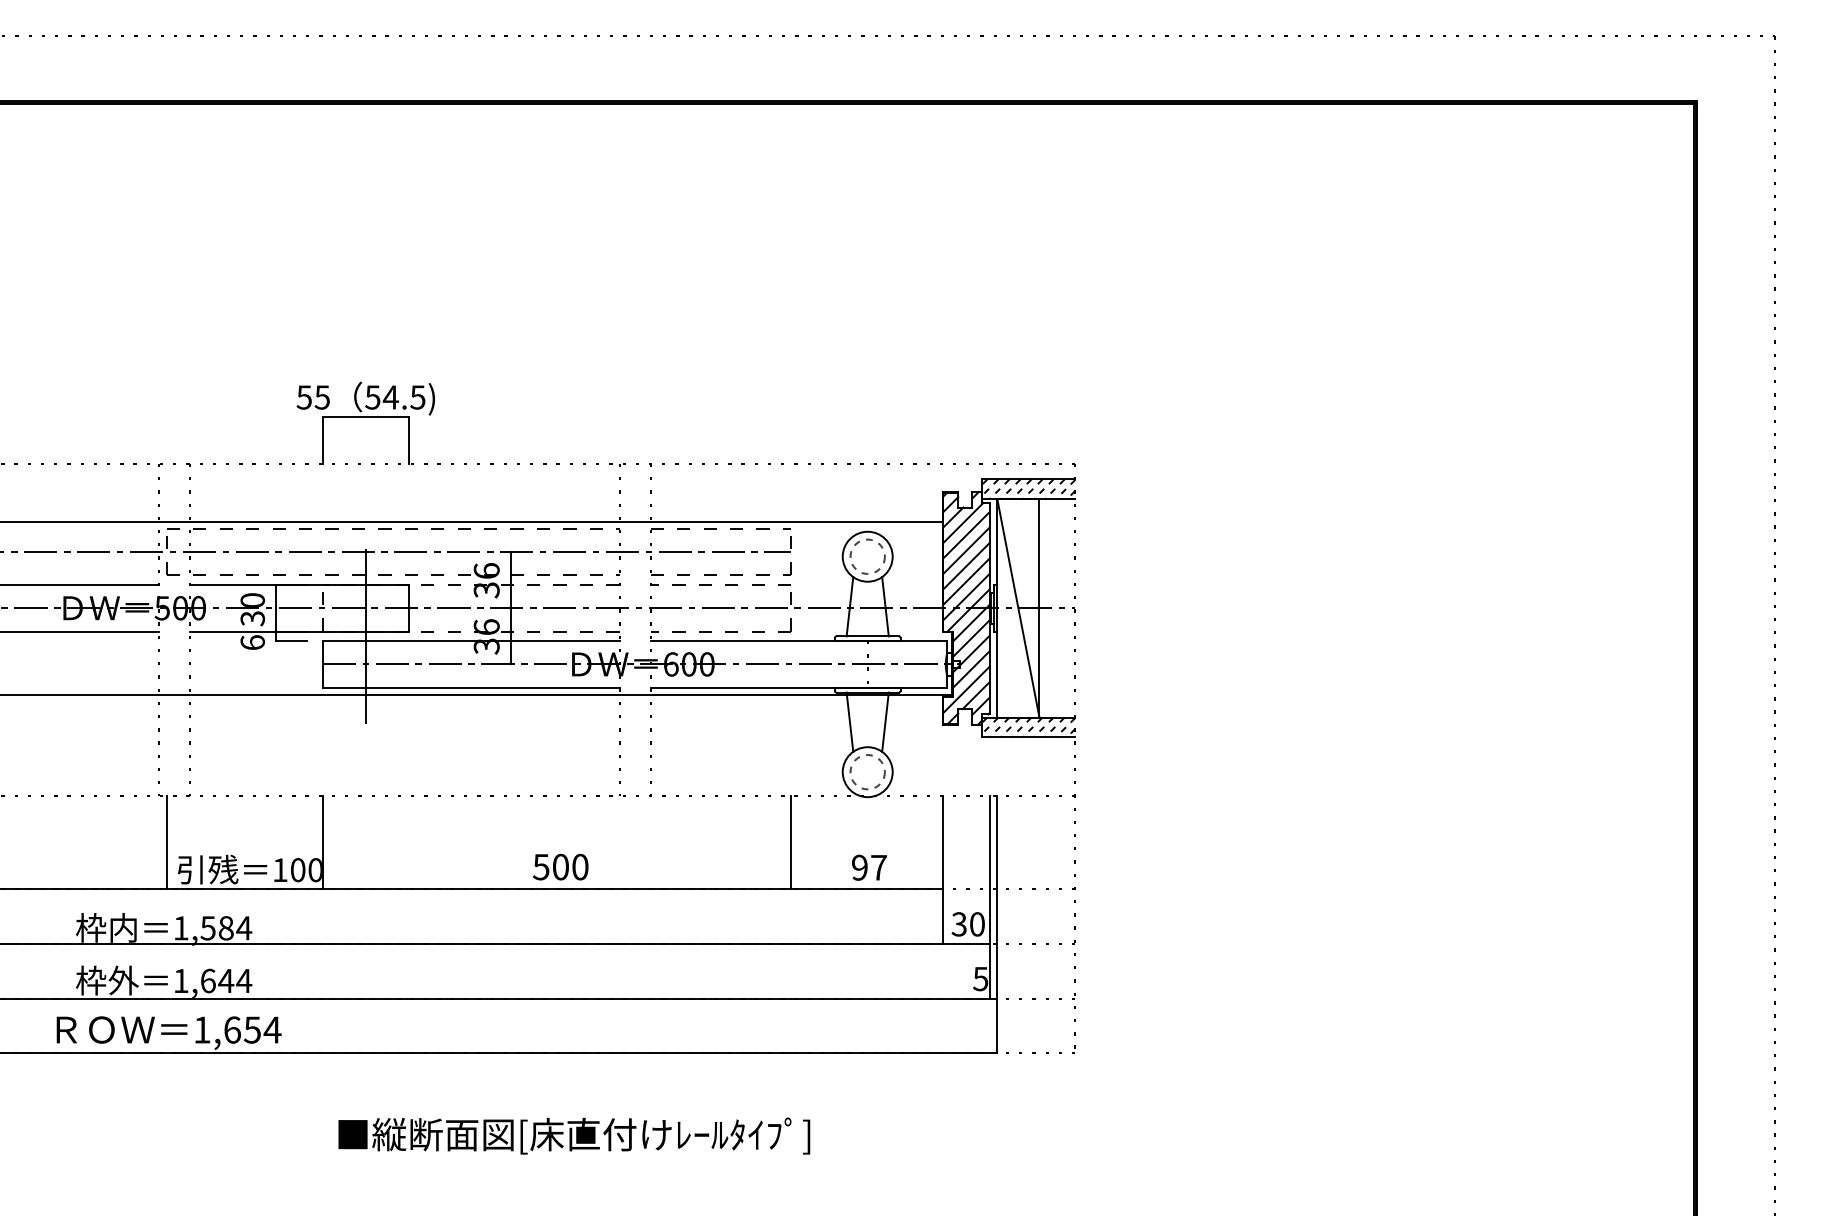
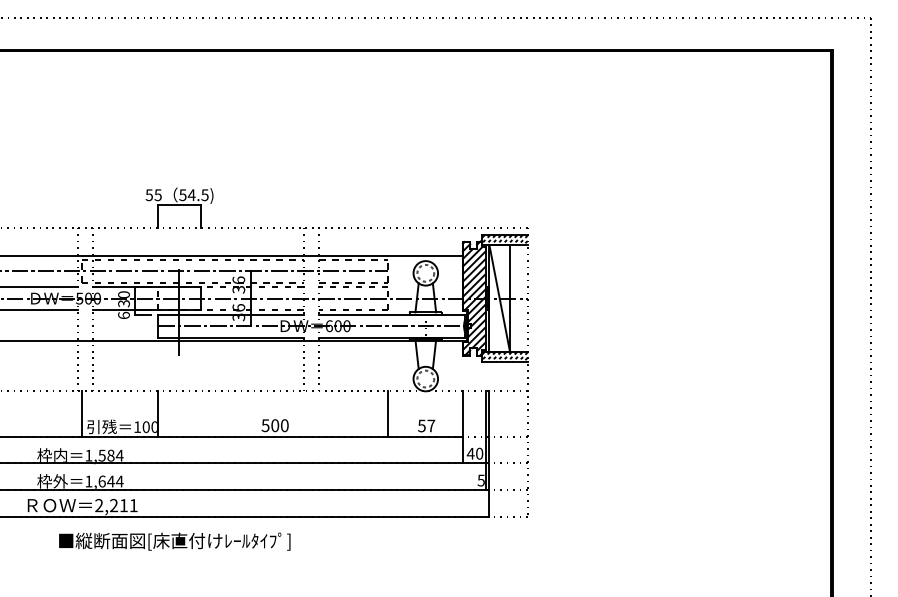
text: (858, 866) -> (421, 425), 97 -> 57
text: (958, 923) -> (470, 453), 30 -> 40
text: (237, 1029) -> (116, 505), 1,654 -> 2,211
text: (573, 1135) -> (174, 541), moved

